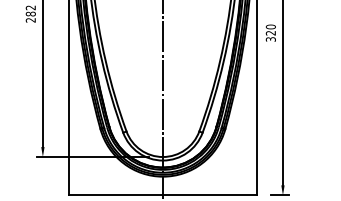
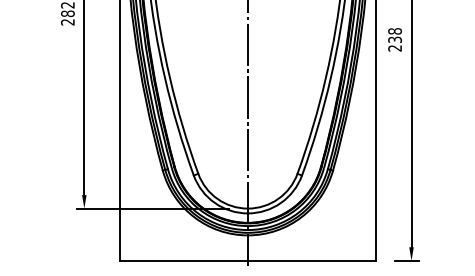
text: (271, 32) -> (395, 39), 320 -> 238

